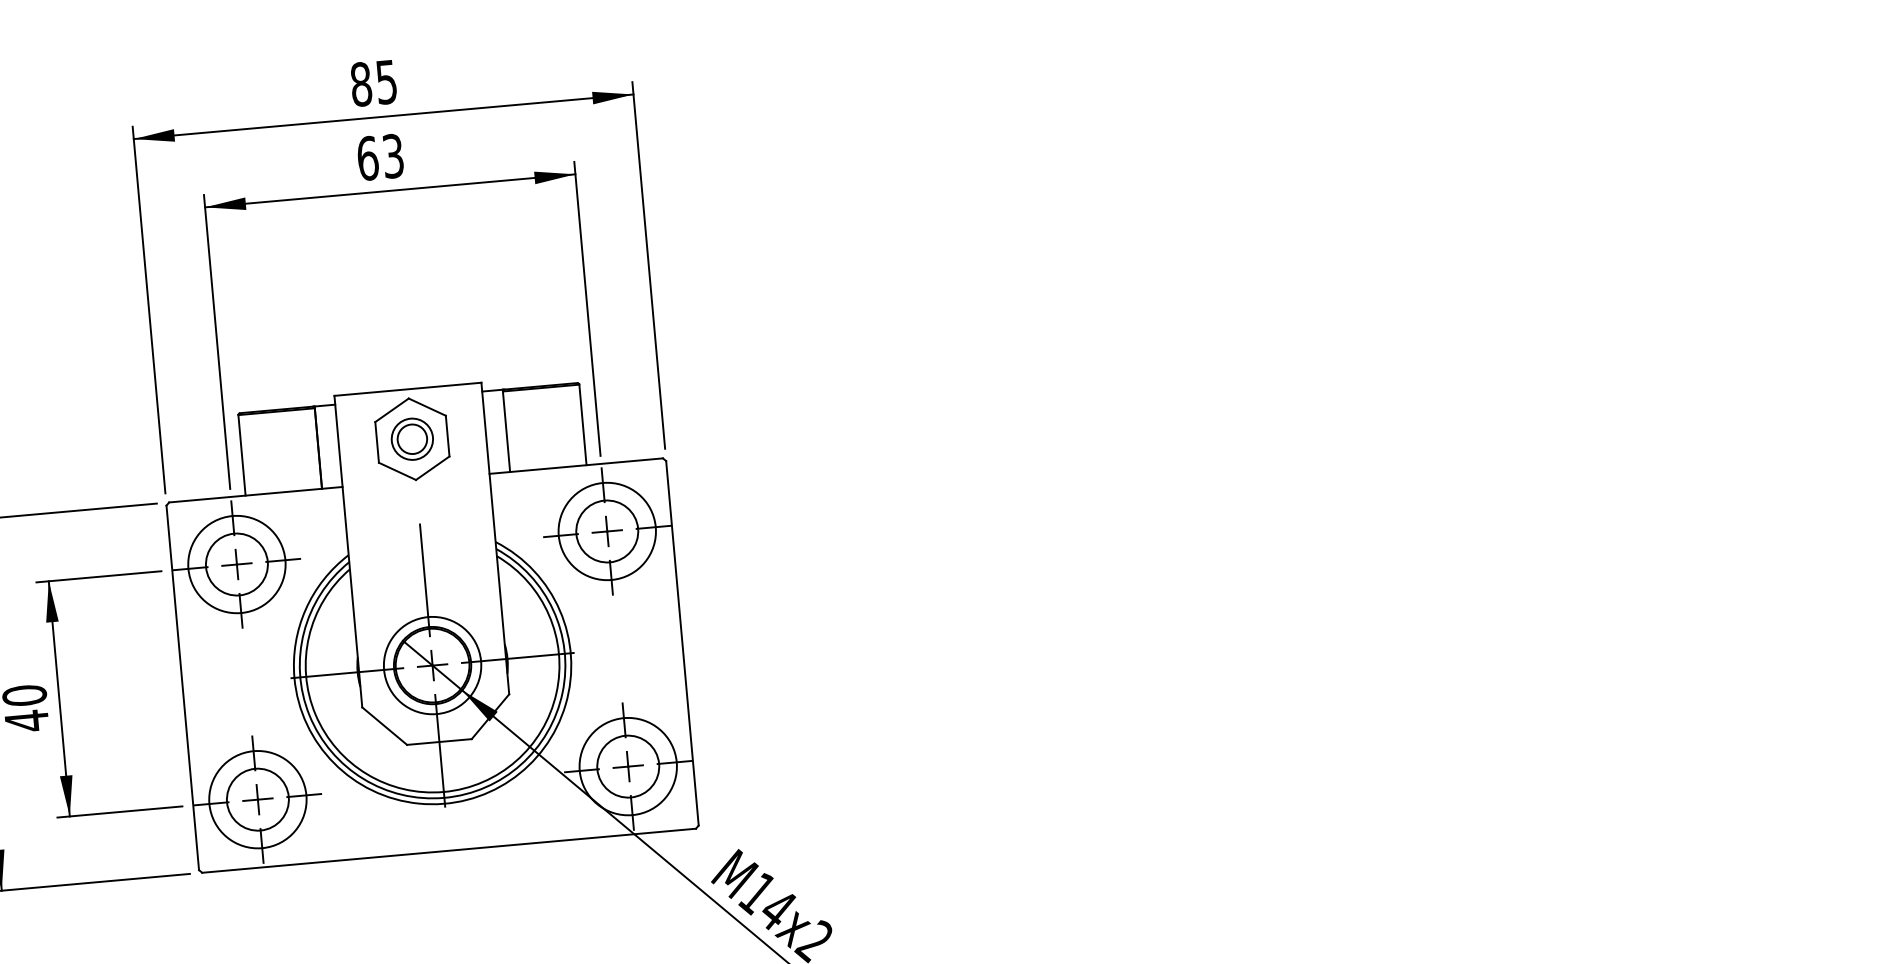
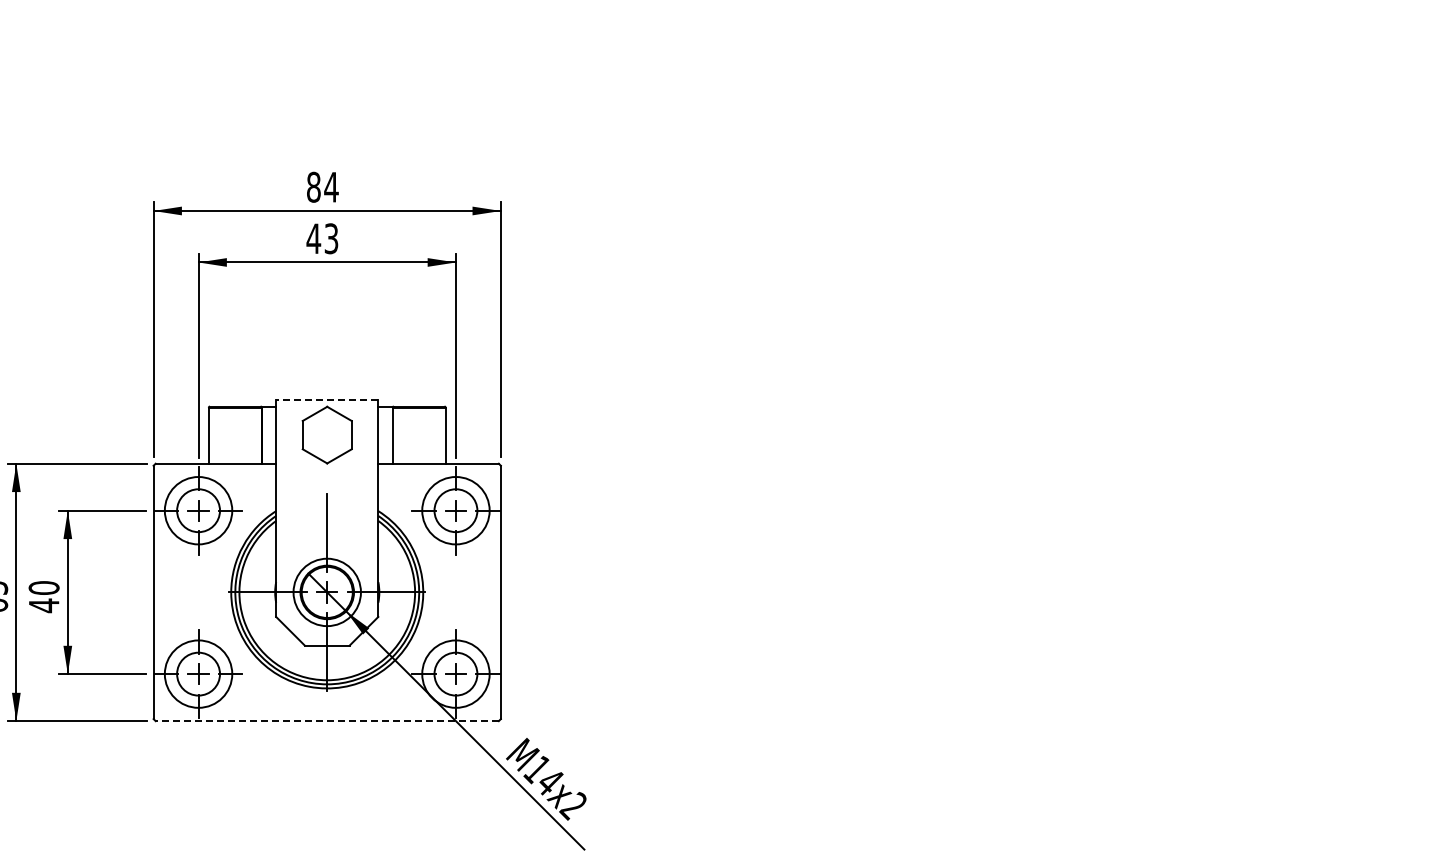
text: (386, 82) -> (331, 187), 85 -> 84
text: (367, 158) -> (313, 238), 63 -> 43
line: (406, 389) -> (326, 400), solid -> dashed
part: (412, 438) -> (327, 434), removed
line: (449, 851) -> (327, 721), solid -> dashed

